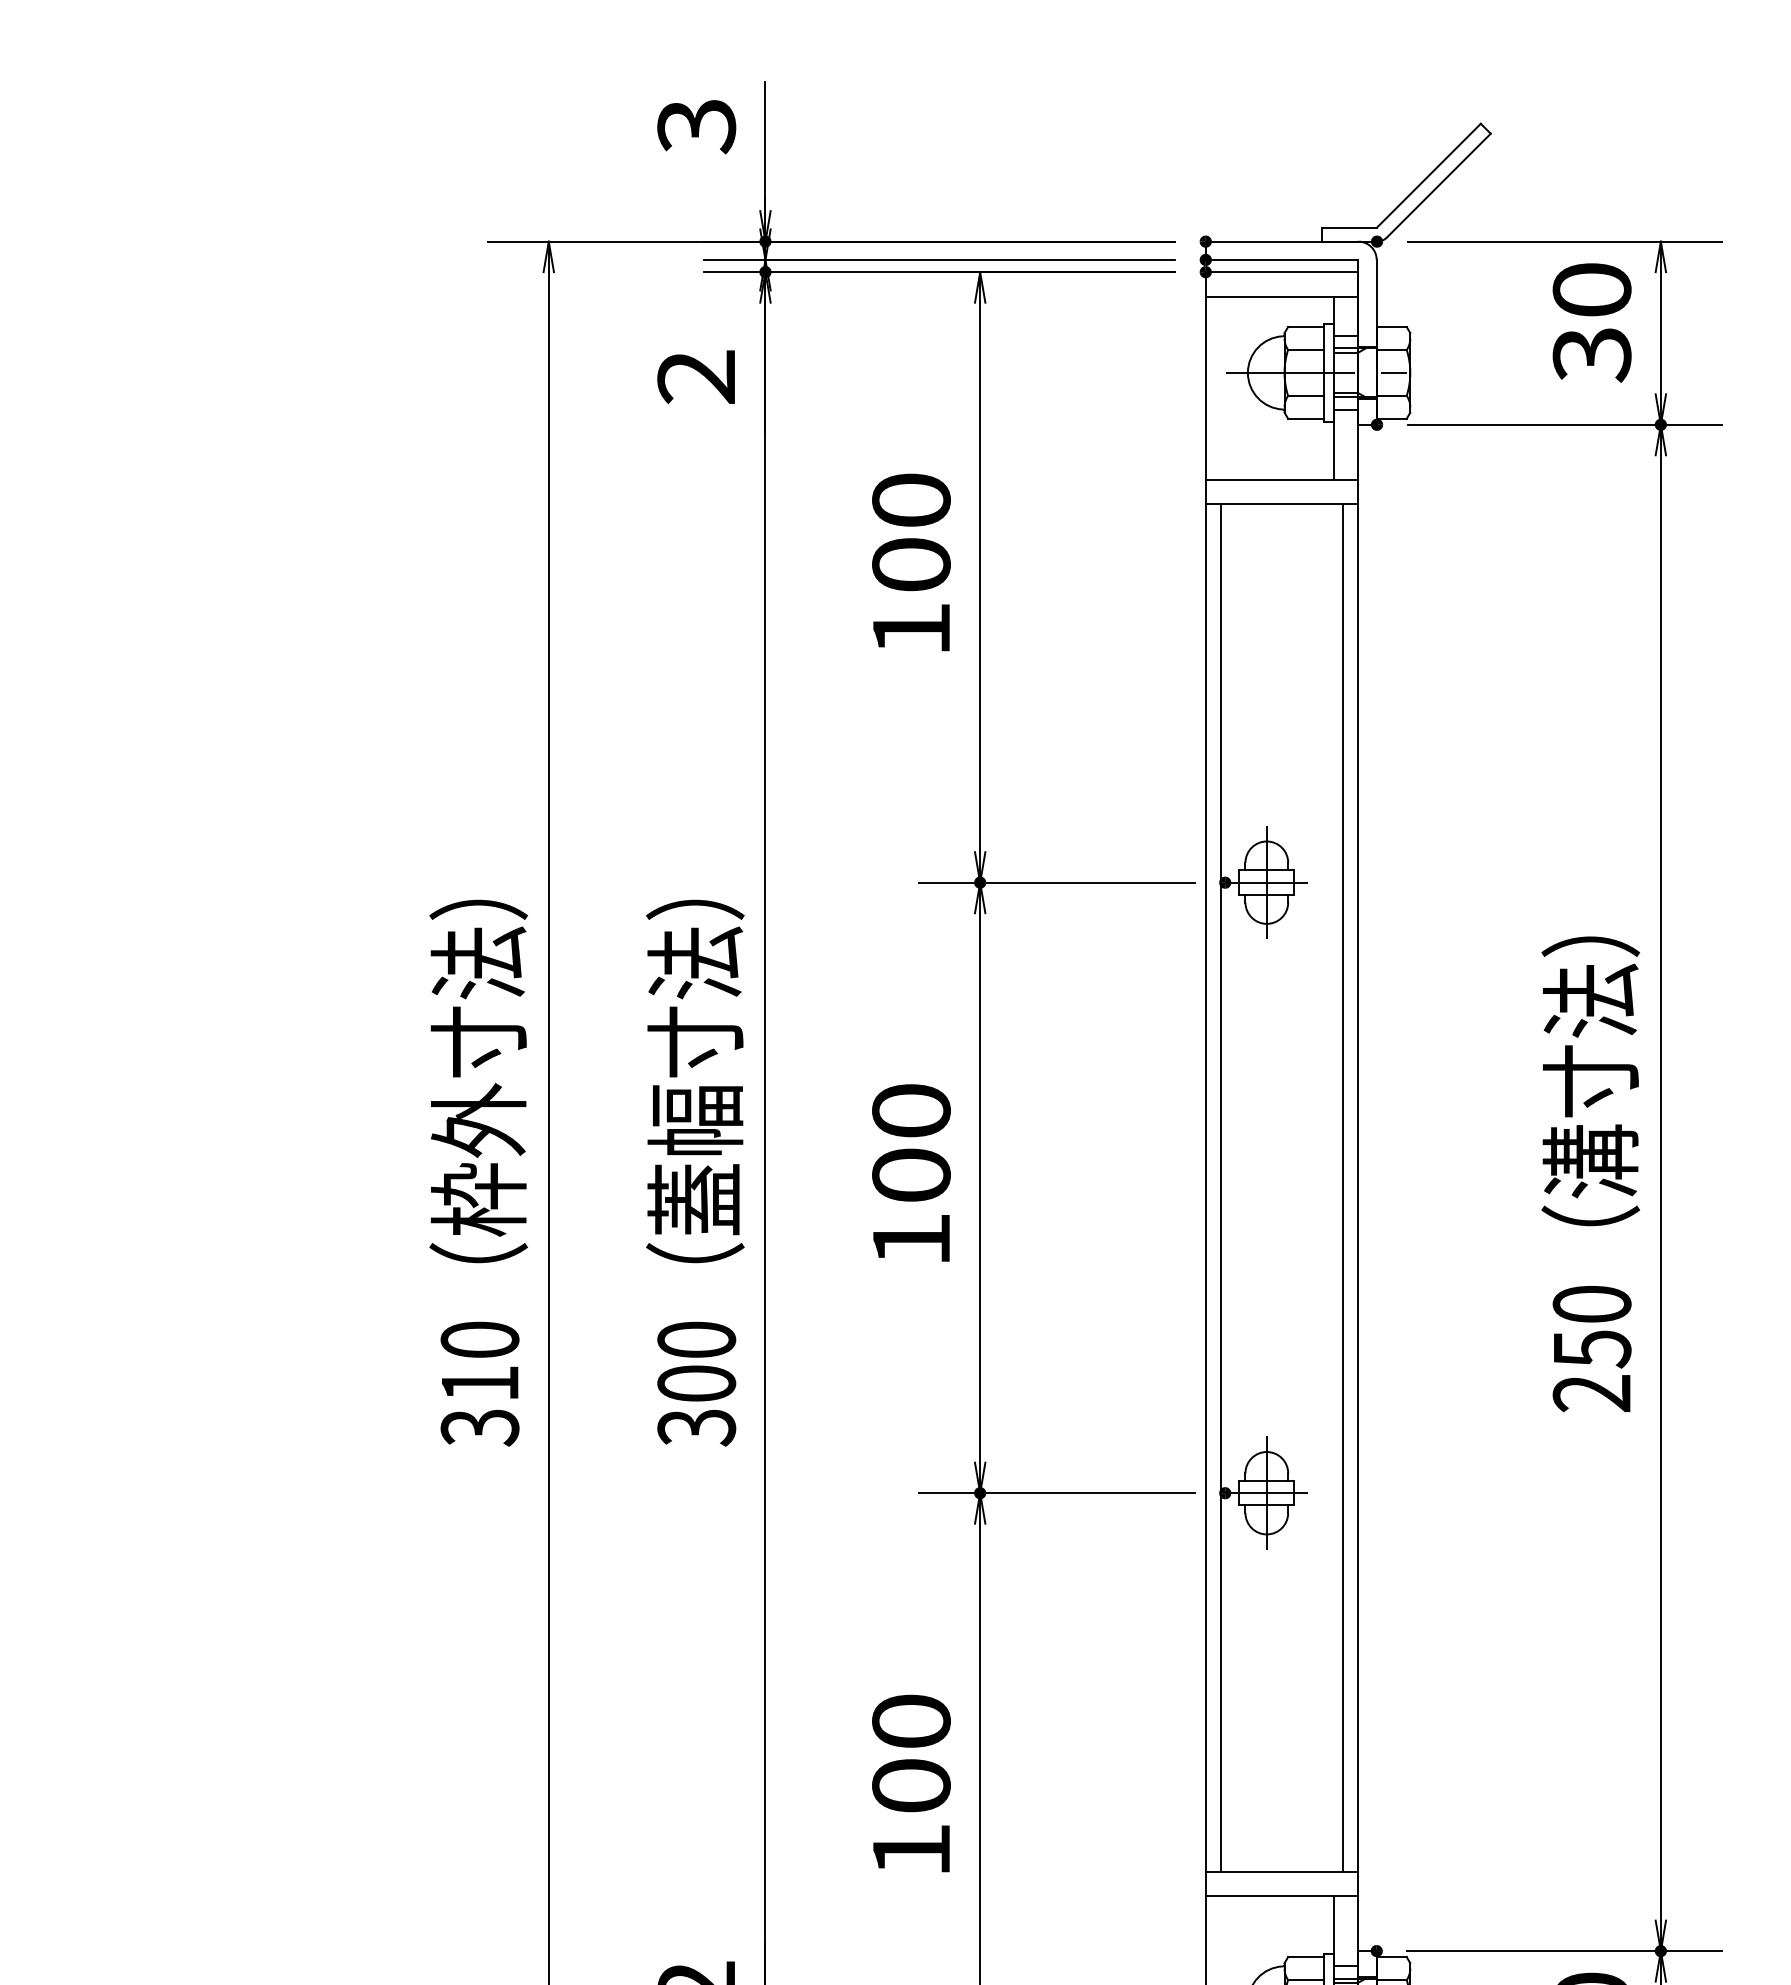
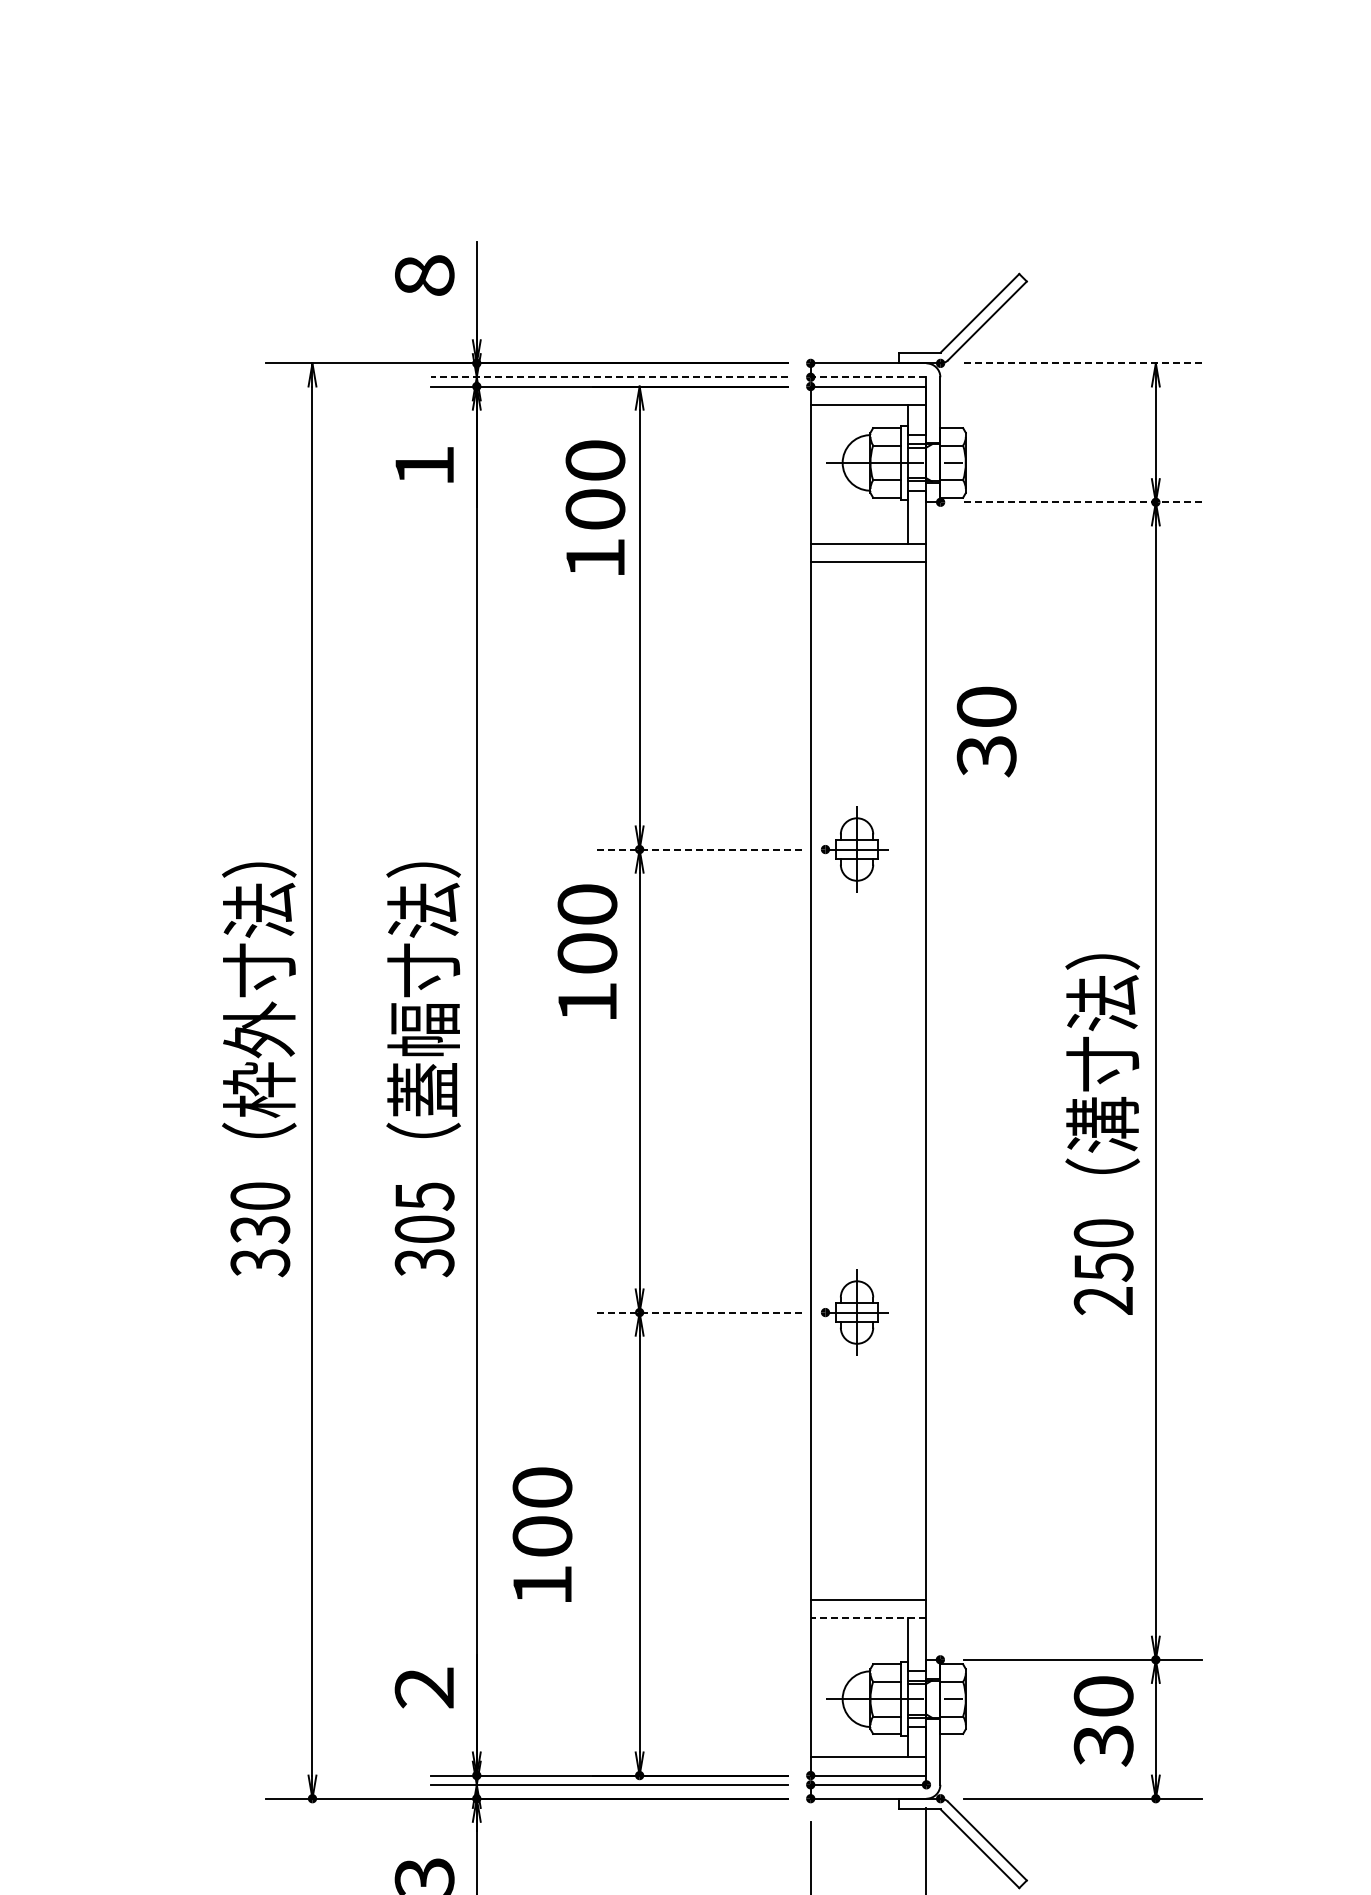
text: (696, 127) -> (424, 276), 3 -> 8
line: (1565, 241) -> (1083, 363), solid -> dashed
line: (940, 260) -> (609, 377), solid -> dashed
line: (1281, 260) -> (868, 377), solid -> dashed
text: (1591, 322) -> (986, 731), moved
text: (695, 376) -> (423, 465), 2 -> 1
line: (1565, 425) -> (1083, 502), solid -> dashed
text: (911, 562) -> (595, 507), moved
line: (1056, 882) -> (697, 849), solid -> dashed
text: (911, 1172) -> (587, 951), moved
text: (1590, 1174) -> (1102, 1134), moved
line: (1221, 1187) -> (822, 1080), removed
line: (1342, 1187) -> (914, 1080), removed
text: (696, 1340) -> (424, 1196), 300 -> 305
text: (480, 1385) -> (260, 1230), 310 -> 330
line: (1056, 1493) -> (697, 1312), solid -> dashed
text: (911, 1783) -> (542, 1534), moved
line: (1281, 1896) -> (868, 1618), solid -> dashed

